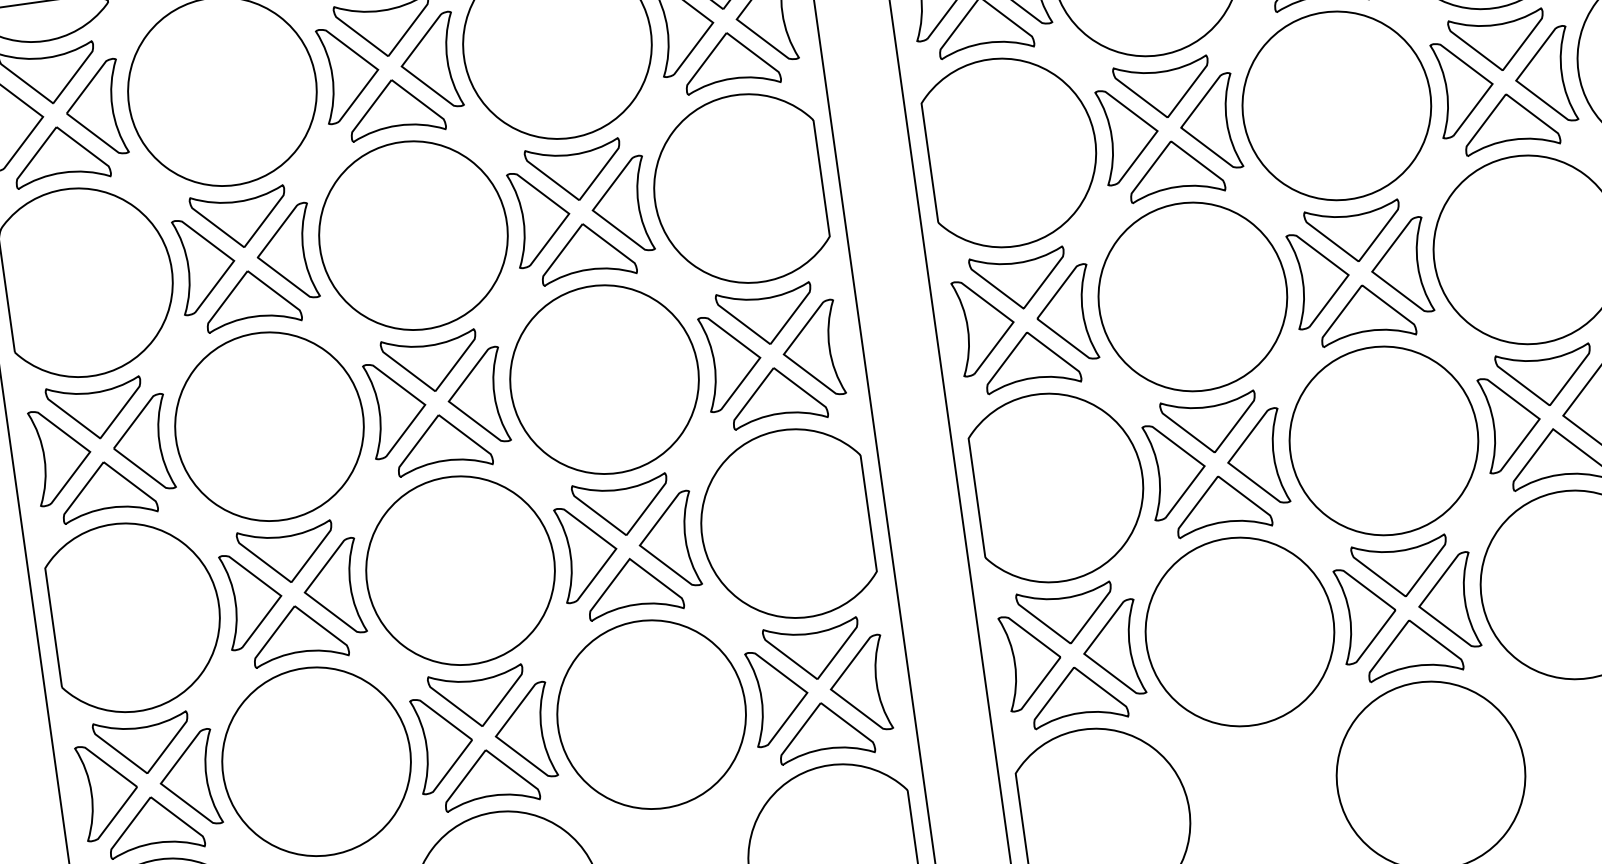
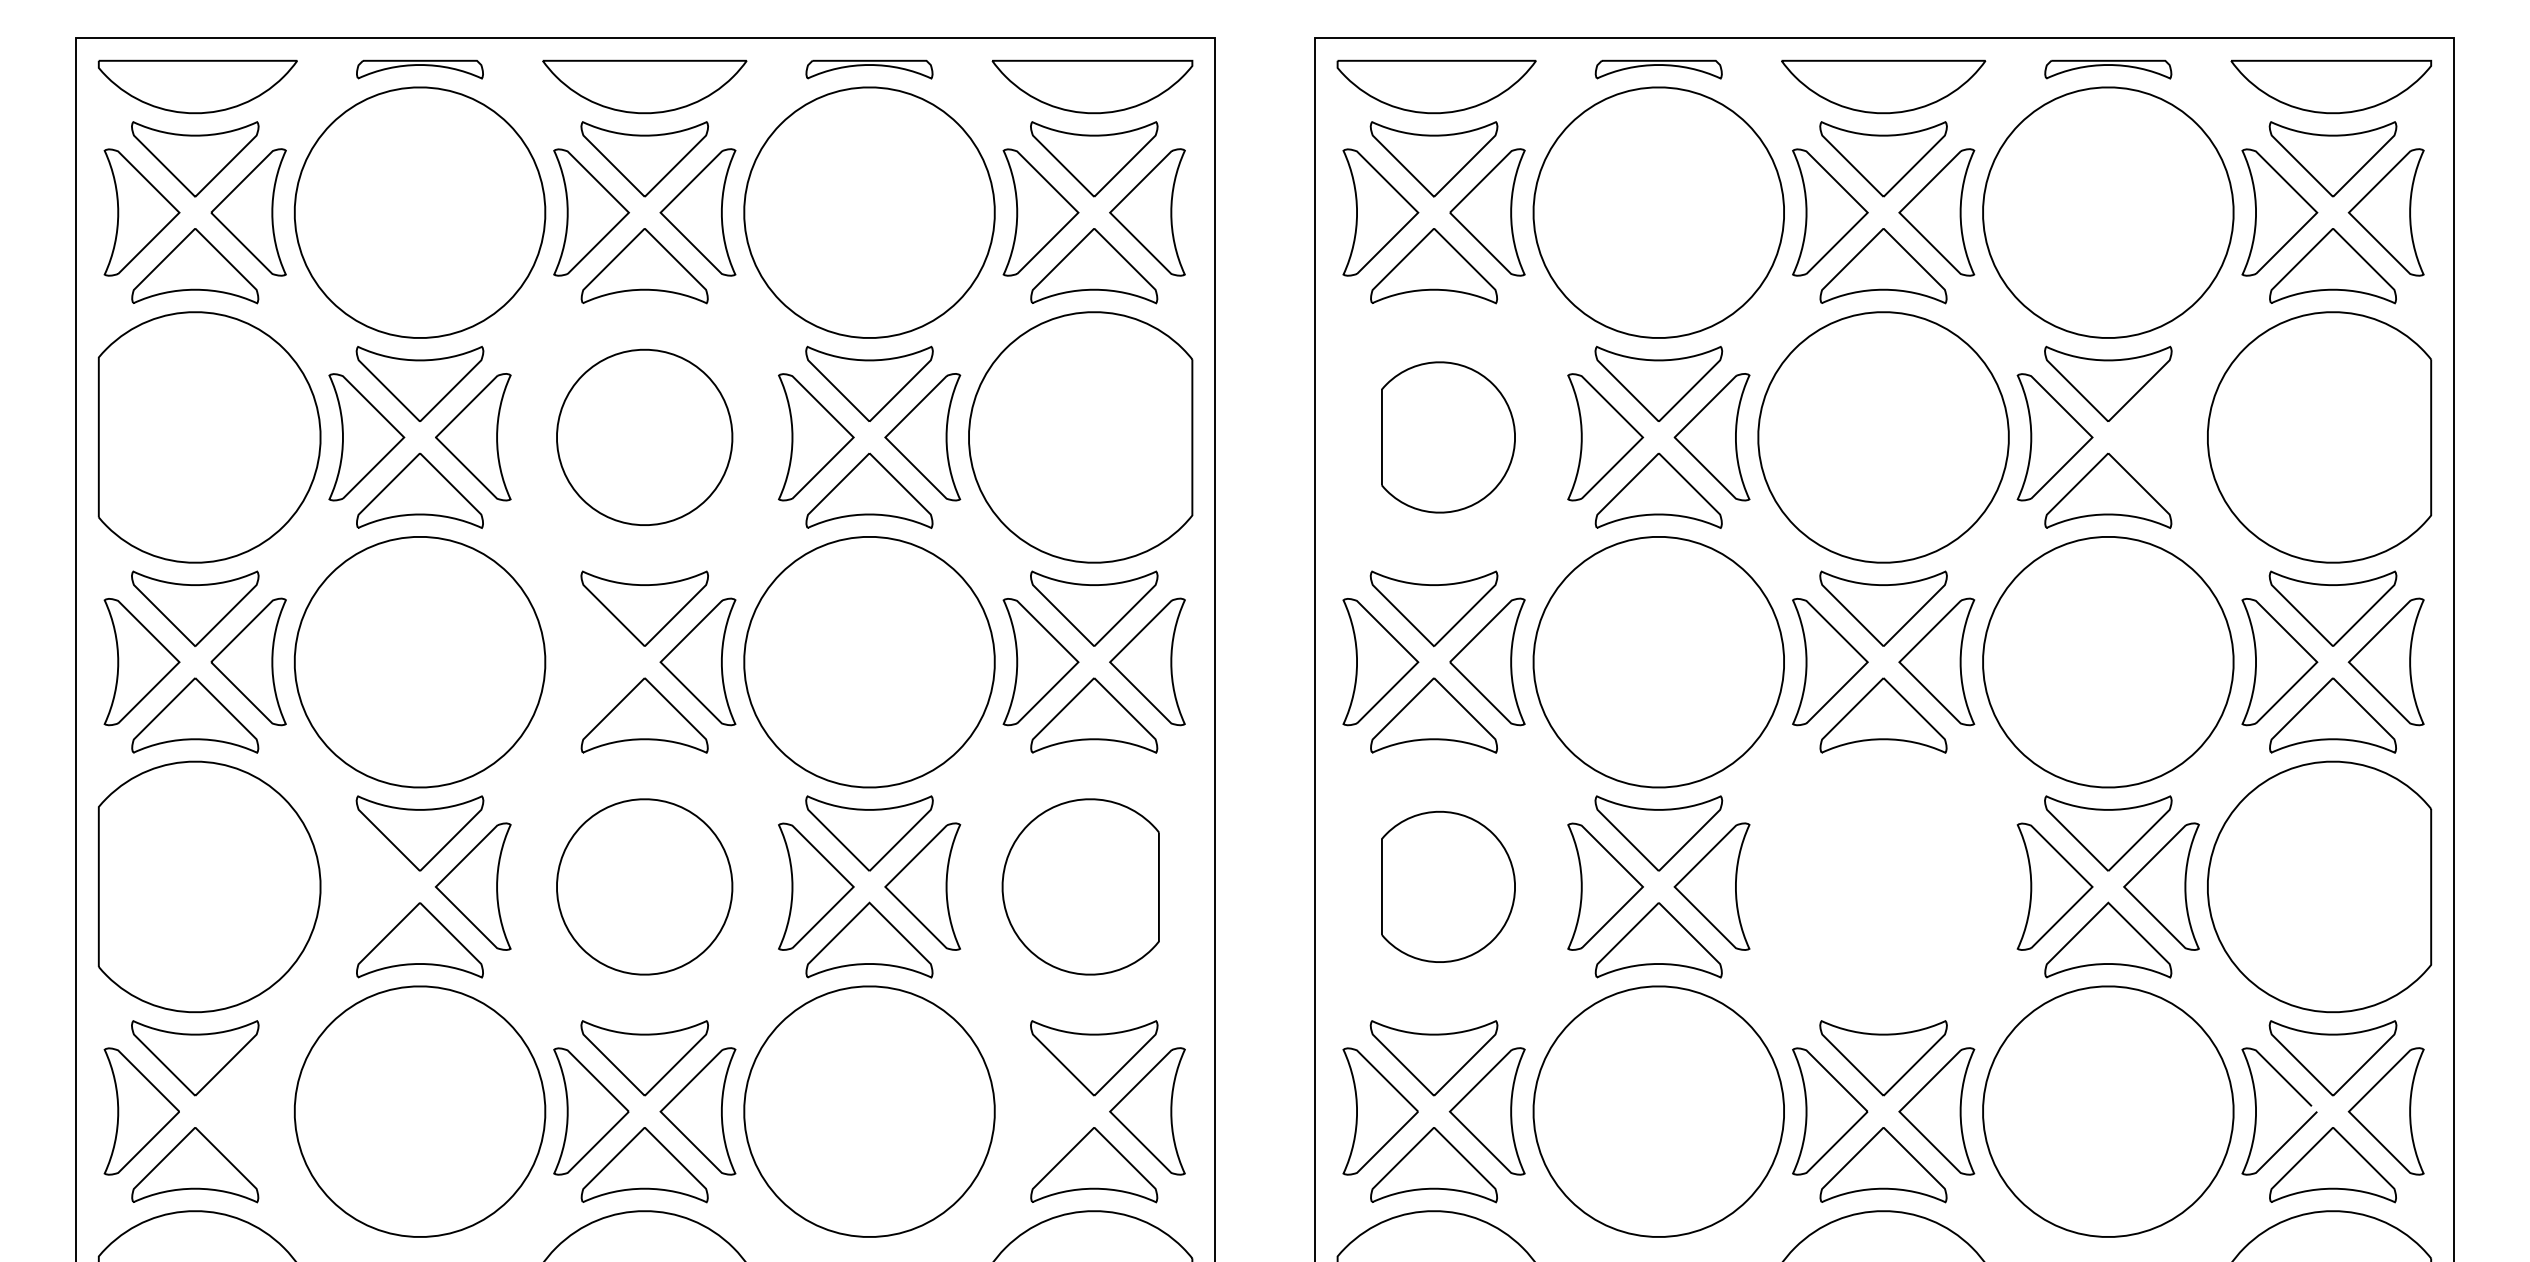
part: (1544, 76) -> (2161, 437), removed
part: (1012, 151) -> (1448, 437), size x0.6
part: (413, 235) -> (644, 437), size x0.7
part: (397, 409) -> (591, 662), removed
part: (1383, 440) -> (1883, 886), removed
part: (1059, 486) -> (1448, 886), size x0.6
part: (785, 524) -> (1080, 886), size x0.7
part: (460, 570) -> (644, 886), size x0.7
part: (253, 599) -> (366, 886), removed
part: (779, 696) -> (1040, 1111), removed
part: (188, 779) -> (248, 1111), removed

